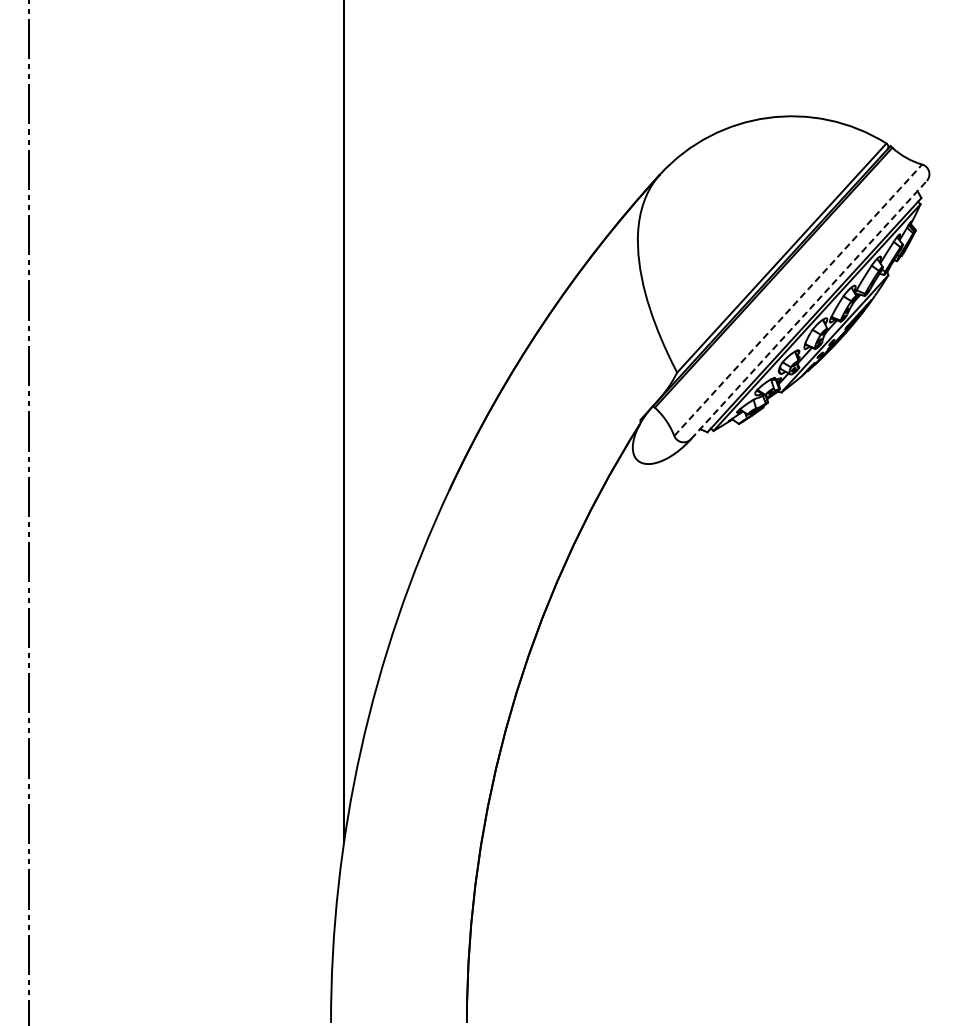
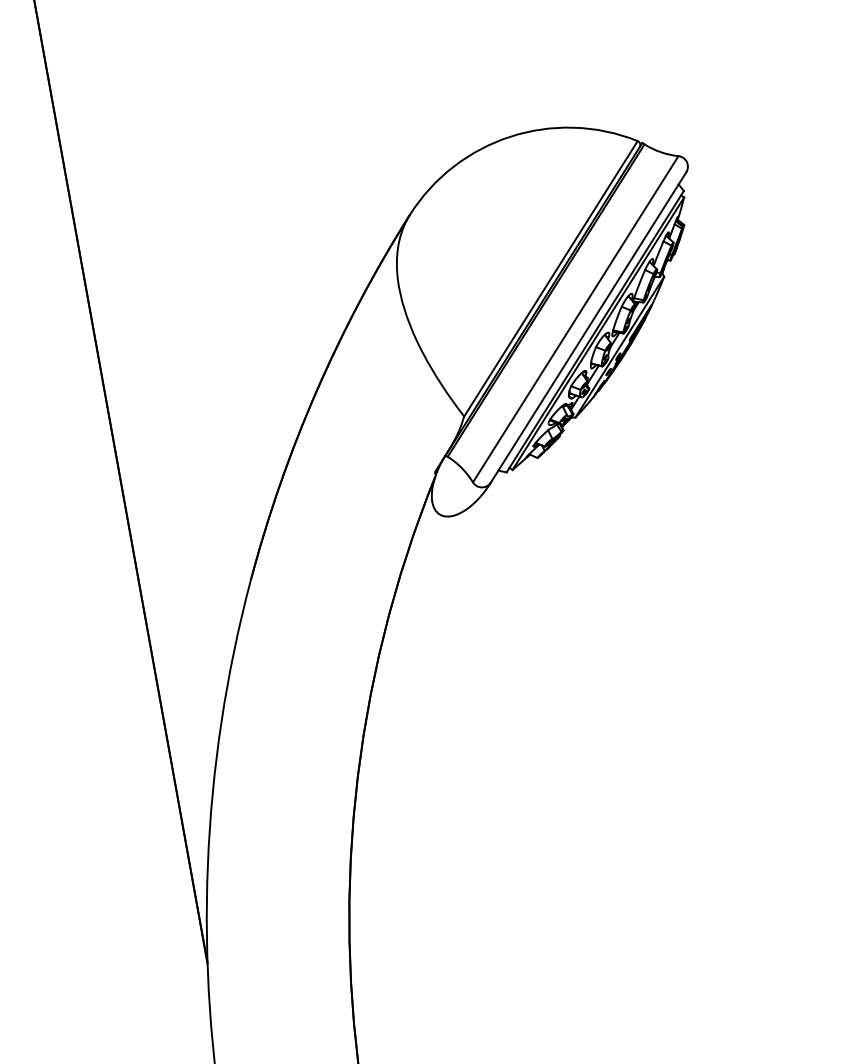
line: (798, 300) -> (576, 319), dashed -> solid
line: (808, 310) -> (588, 327), dashed -> solid

